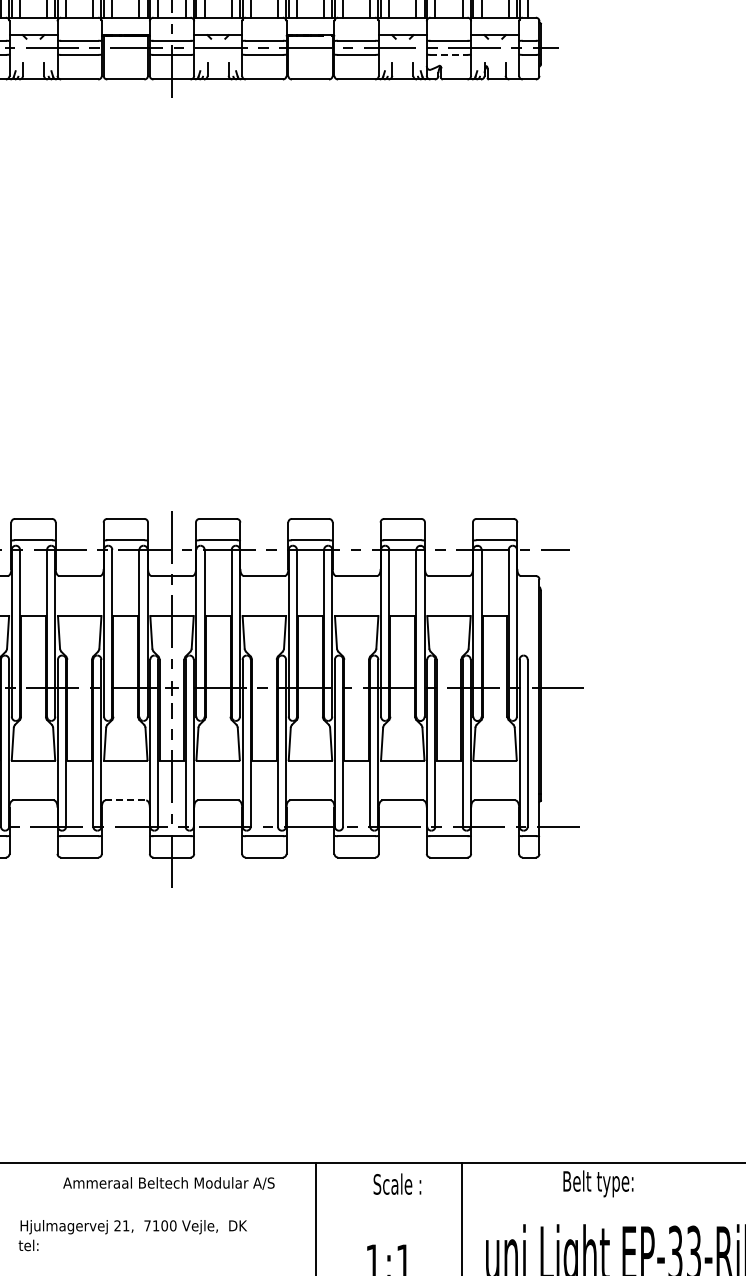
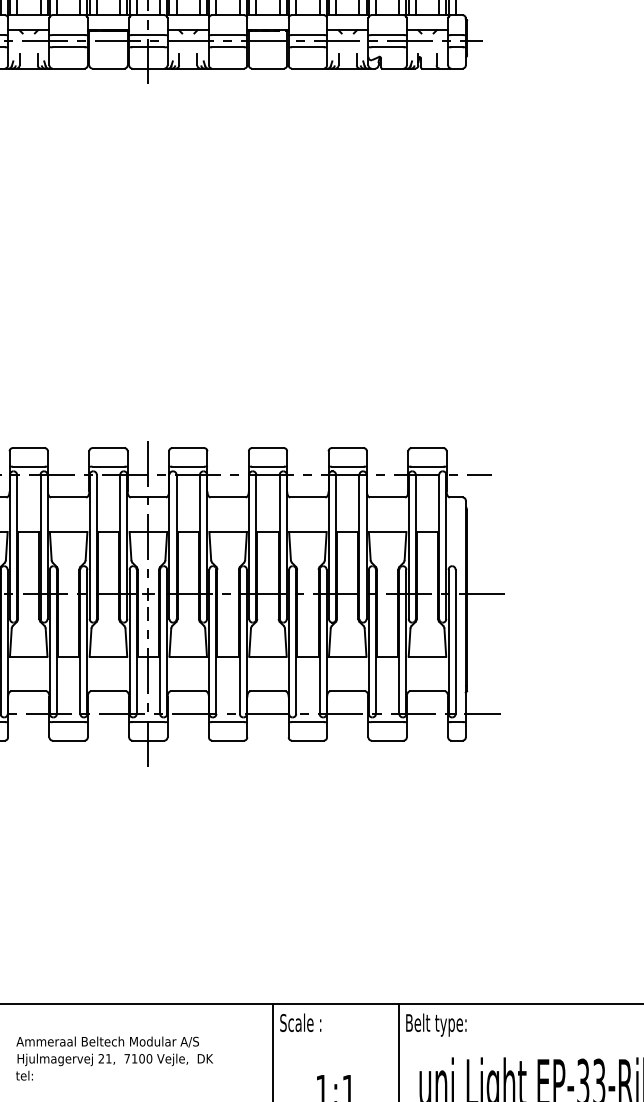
line: (448, 54) -> (387, 46), dashed -> solid
line: (126, 800) -> (109, 691), dashed -> solid
text: (168, 1183) -> (107, 1042), moved
text: (397, 1183) -> (300, 1022), moved
text: (598, 1183) -> (436, 1024), moved

